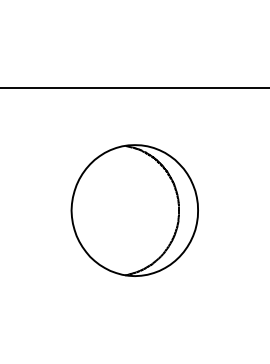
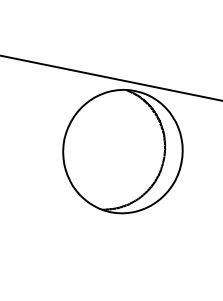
part: (134, 210) -> (122, 151), moved

